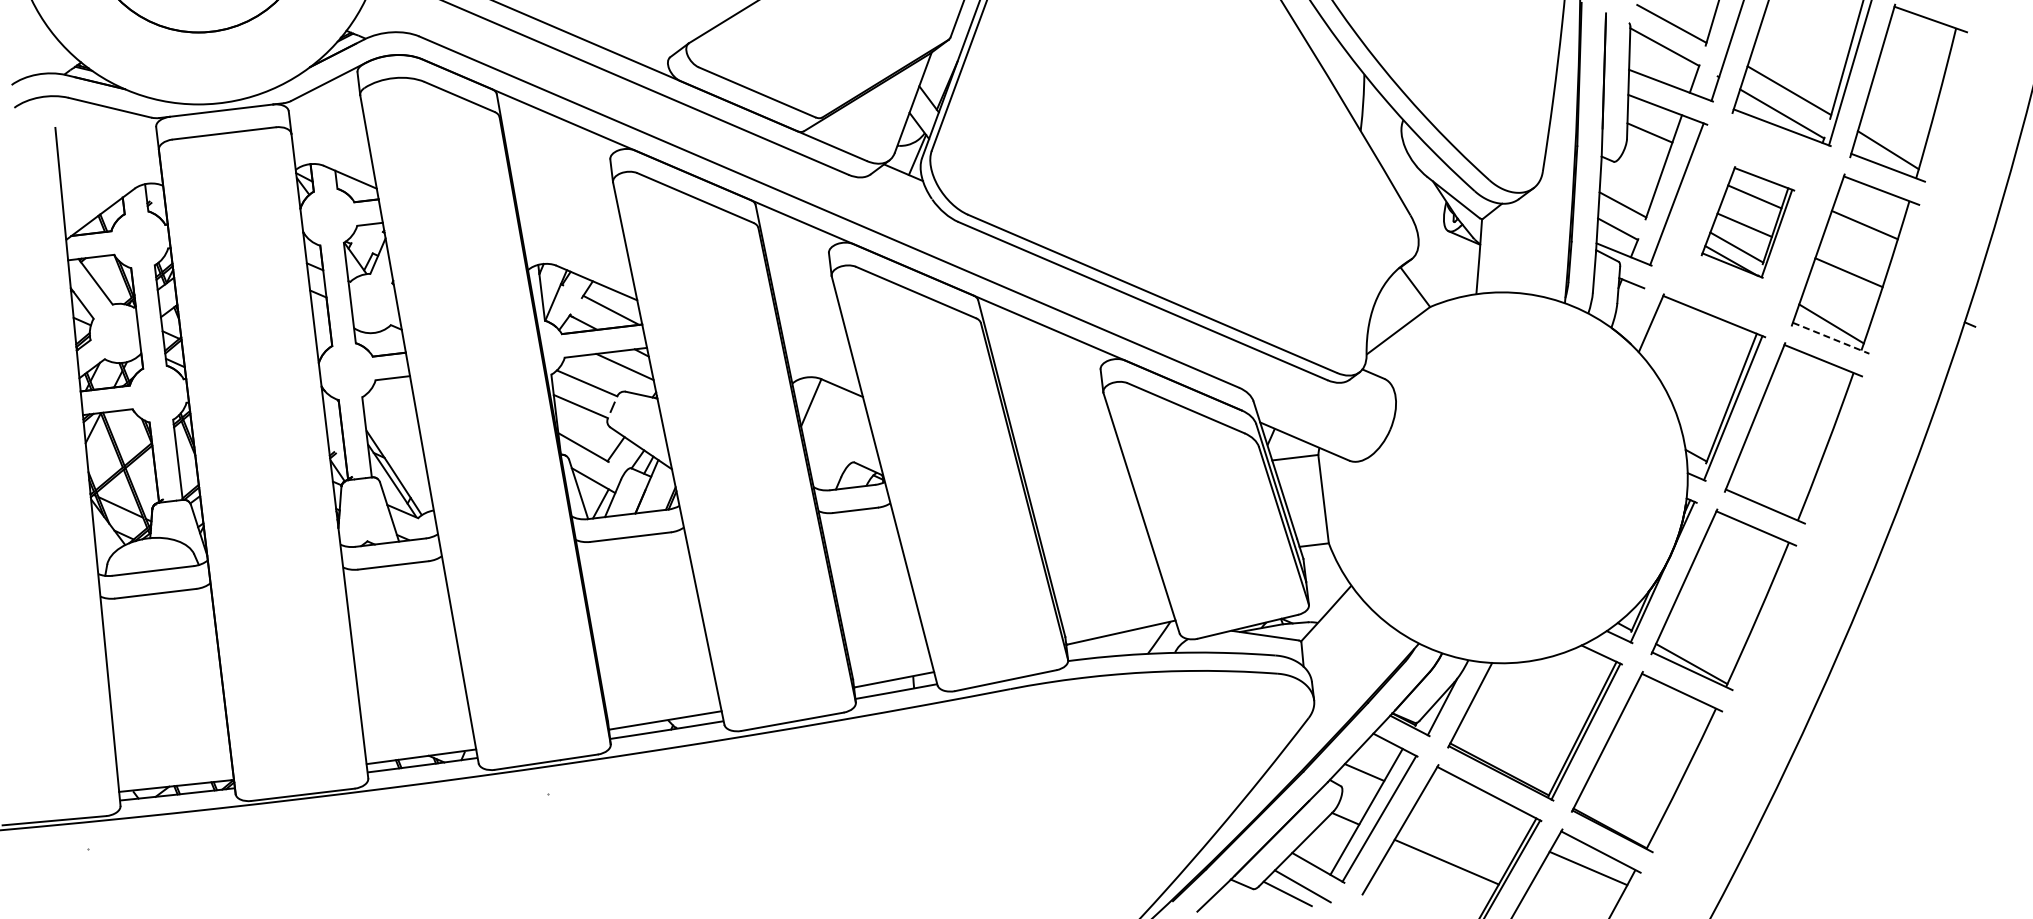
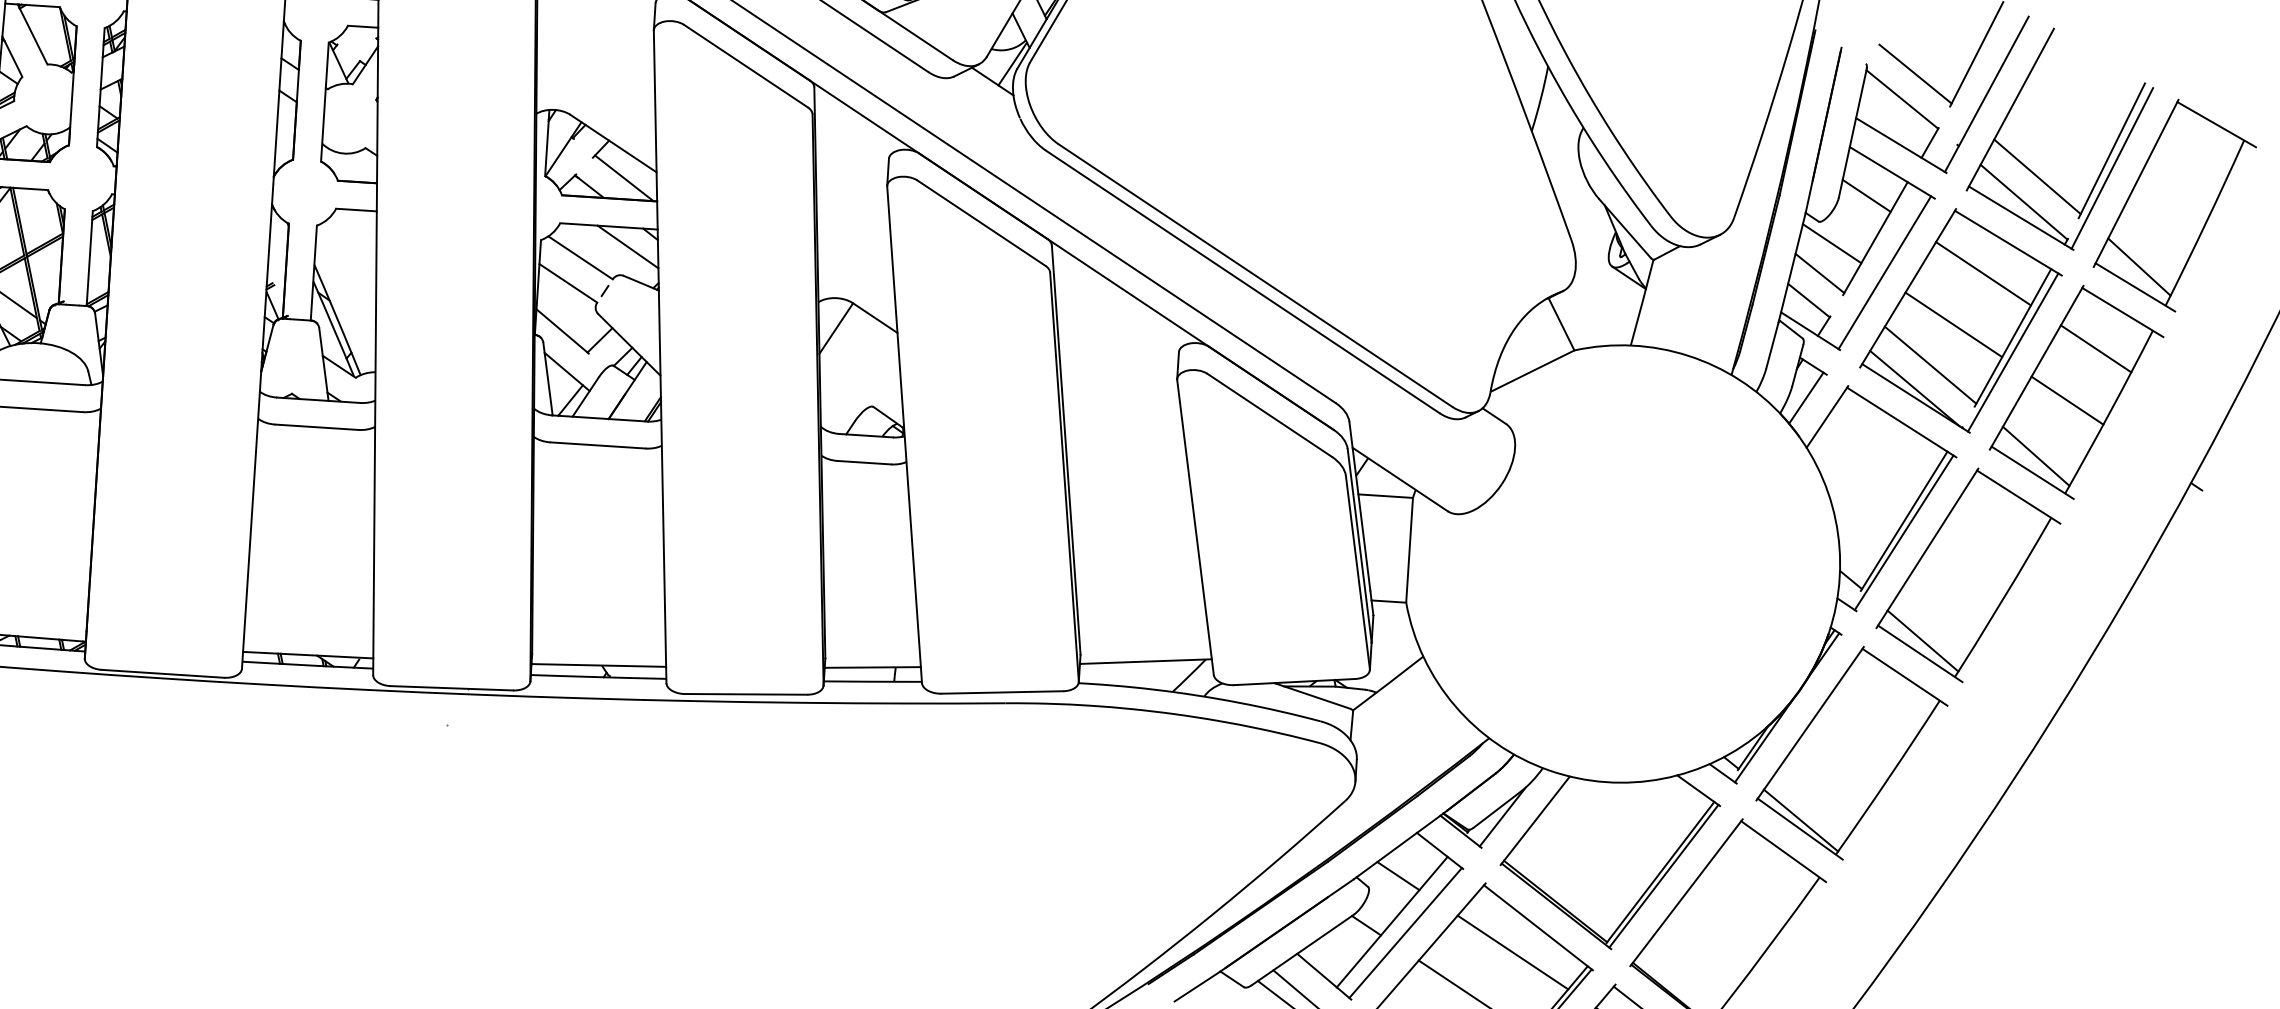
line: (1628, 177) -> (1832, 242), added
part: (1747, 222) -> (1960, 320), size x1.67
line: (1630, 310) -> (1805, 397), added
line: (1831, 338) -> (2033, 473), dashed -> solid
line: (1765, 495) -> (1922, 641), added
line: (1471, 818) -> (1512, 952), added

